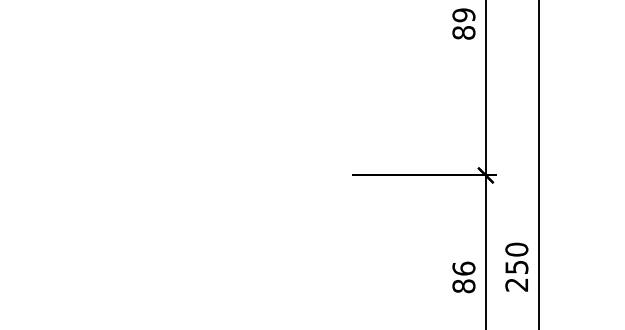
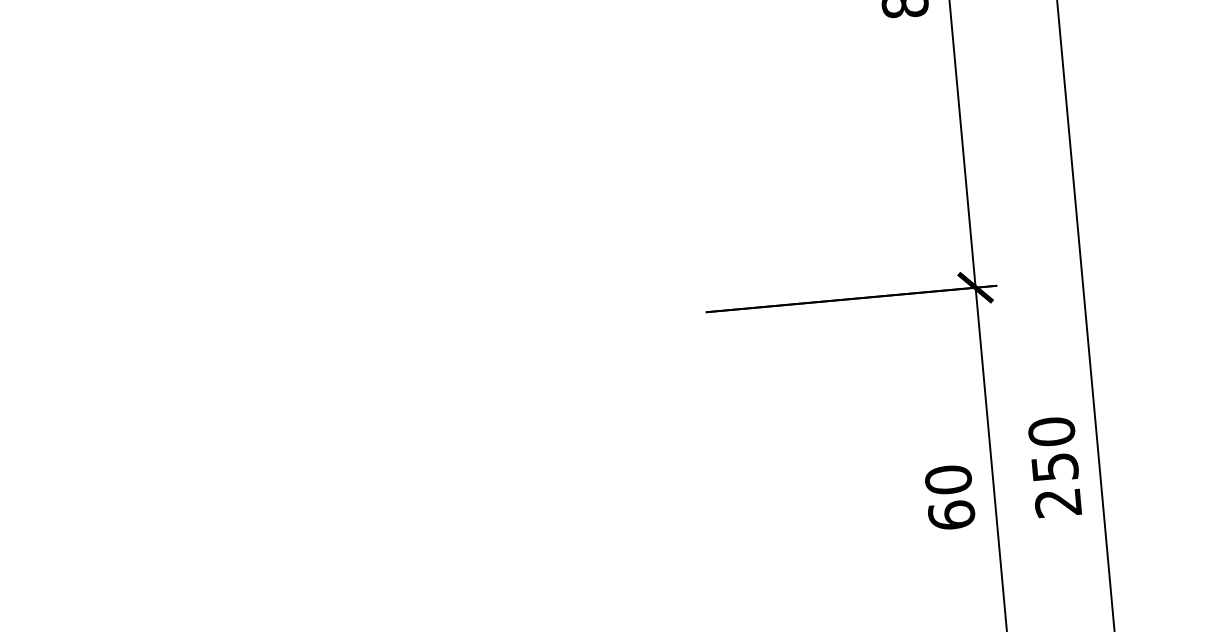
text: (463, 277) -> (949, 497), 86 -> 60

